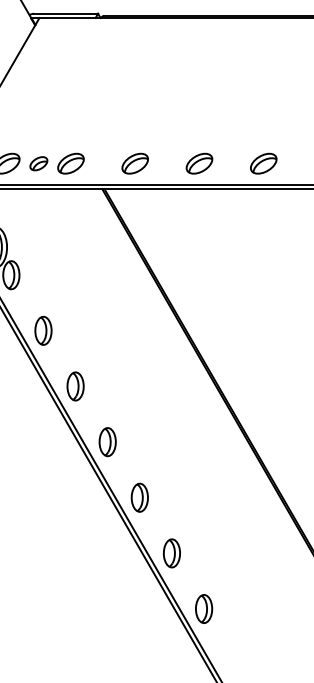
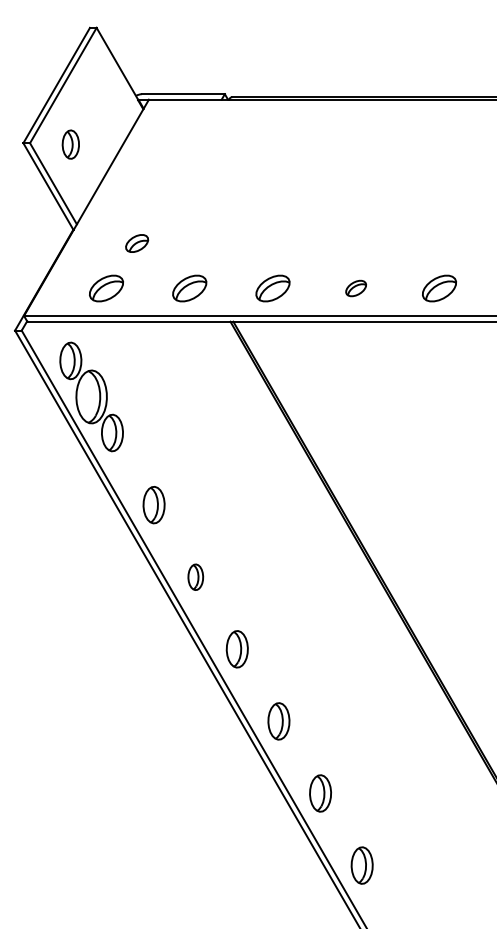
part: (39, 163) -> (137, 243), moved
part: (198, 163) -> (355, 288), size x0.6
part: (75, 386) -> (195, 577), size x0.7

